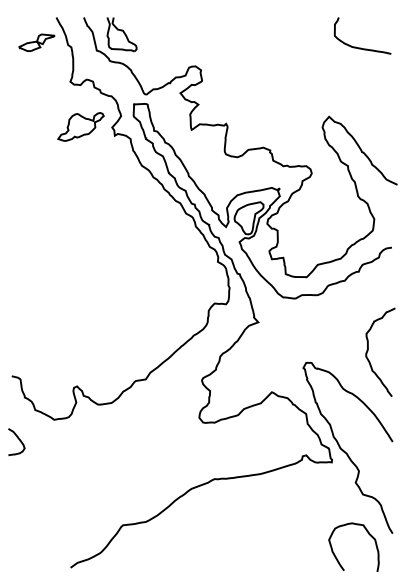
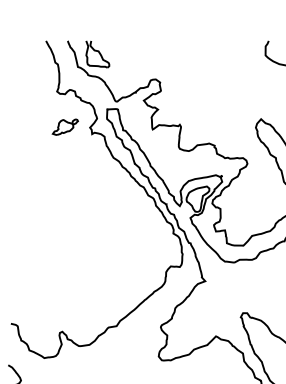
part: (36, 42) -> (30, 60), removed
part: (80, 126) -> (65, 126), size x0.7

